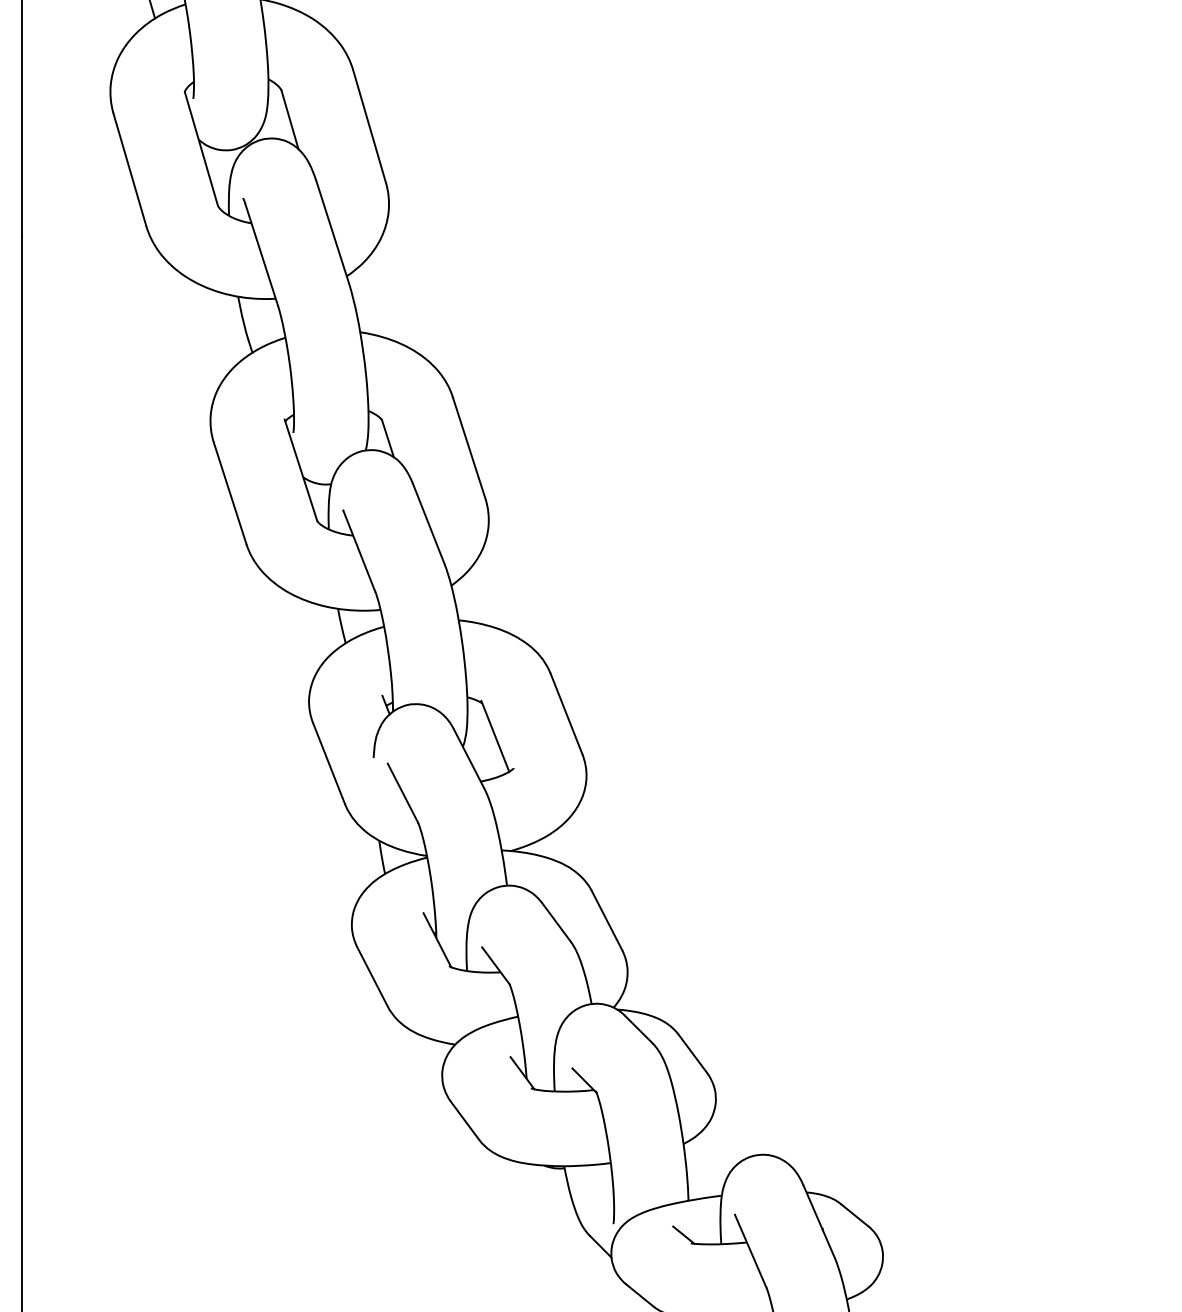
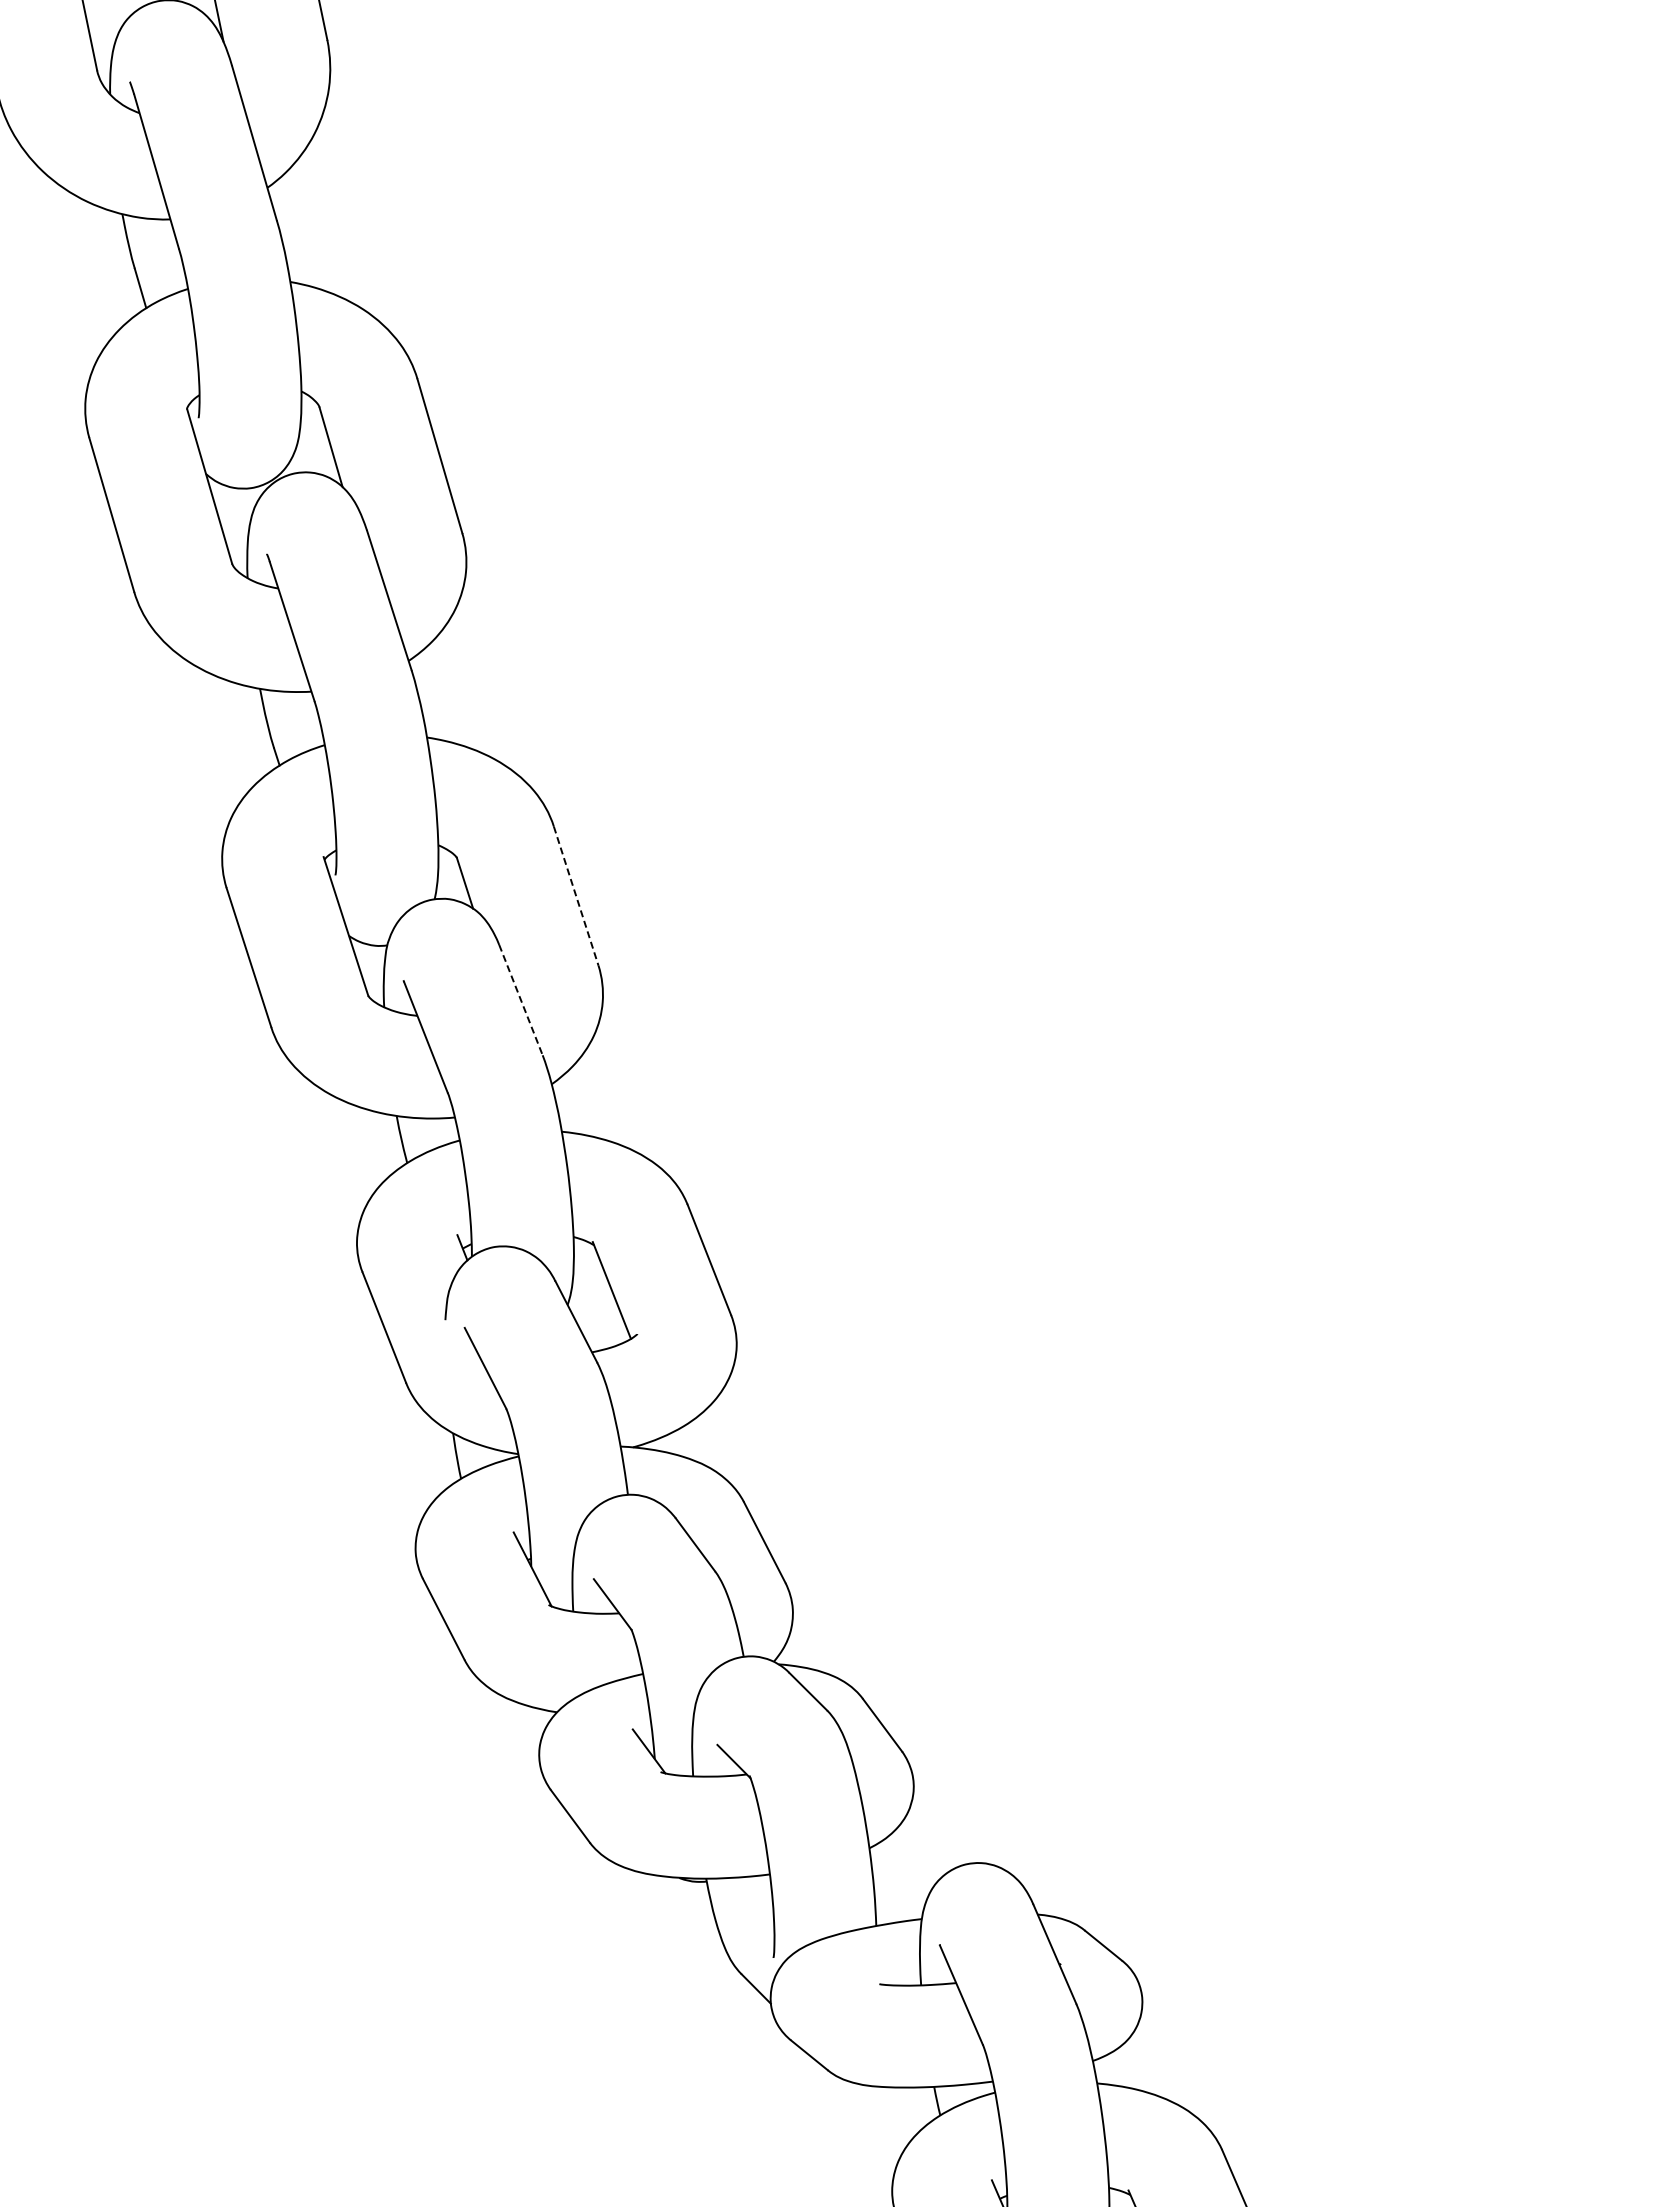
line: (469, 448) -> (576, 896), solid -> dashed
line: (429, 524) -> (521, 1000), solid -> dashed
line: (683, 1234) -> (869, 1972), removed

